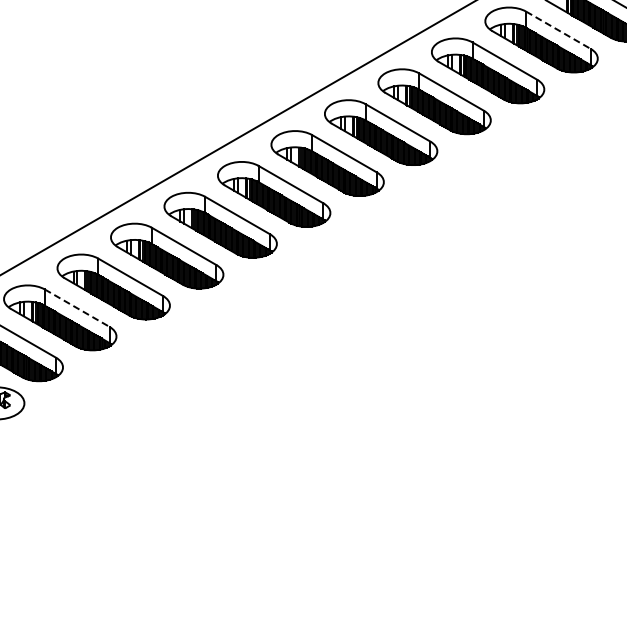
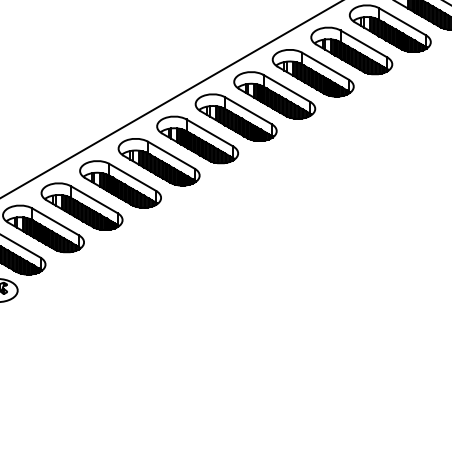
line: (558, 30) -> (402, 21), dashed -> solid
line: (77, 308) -> (55, 222), dashed -> solid

